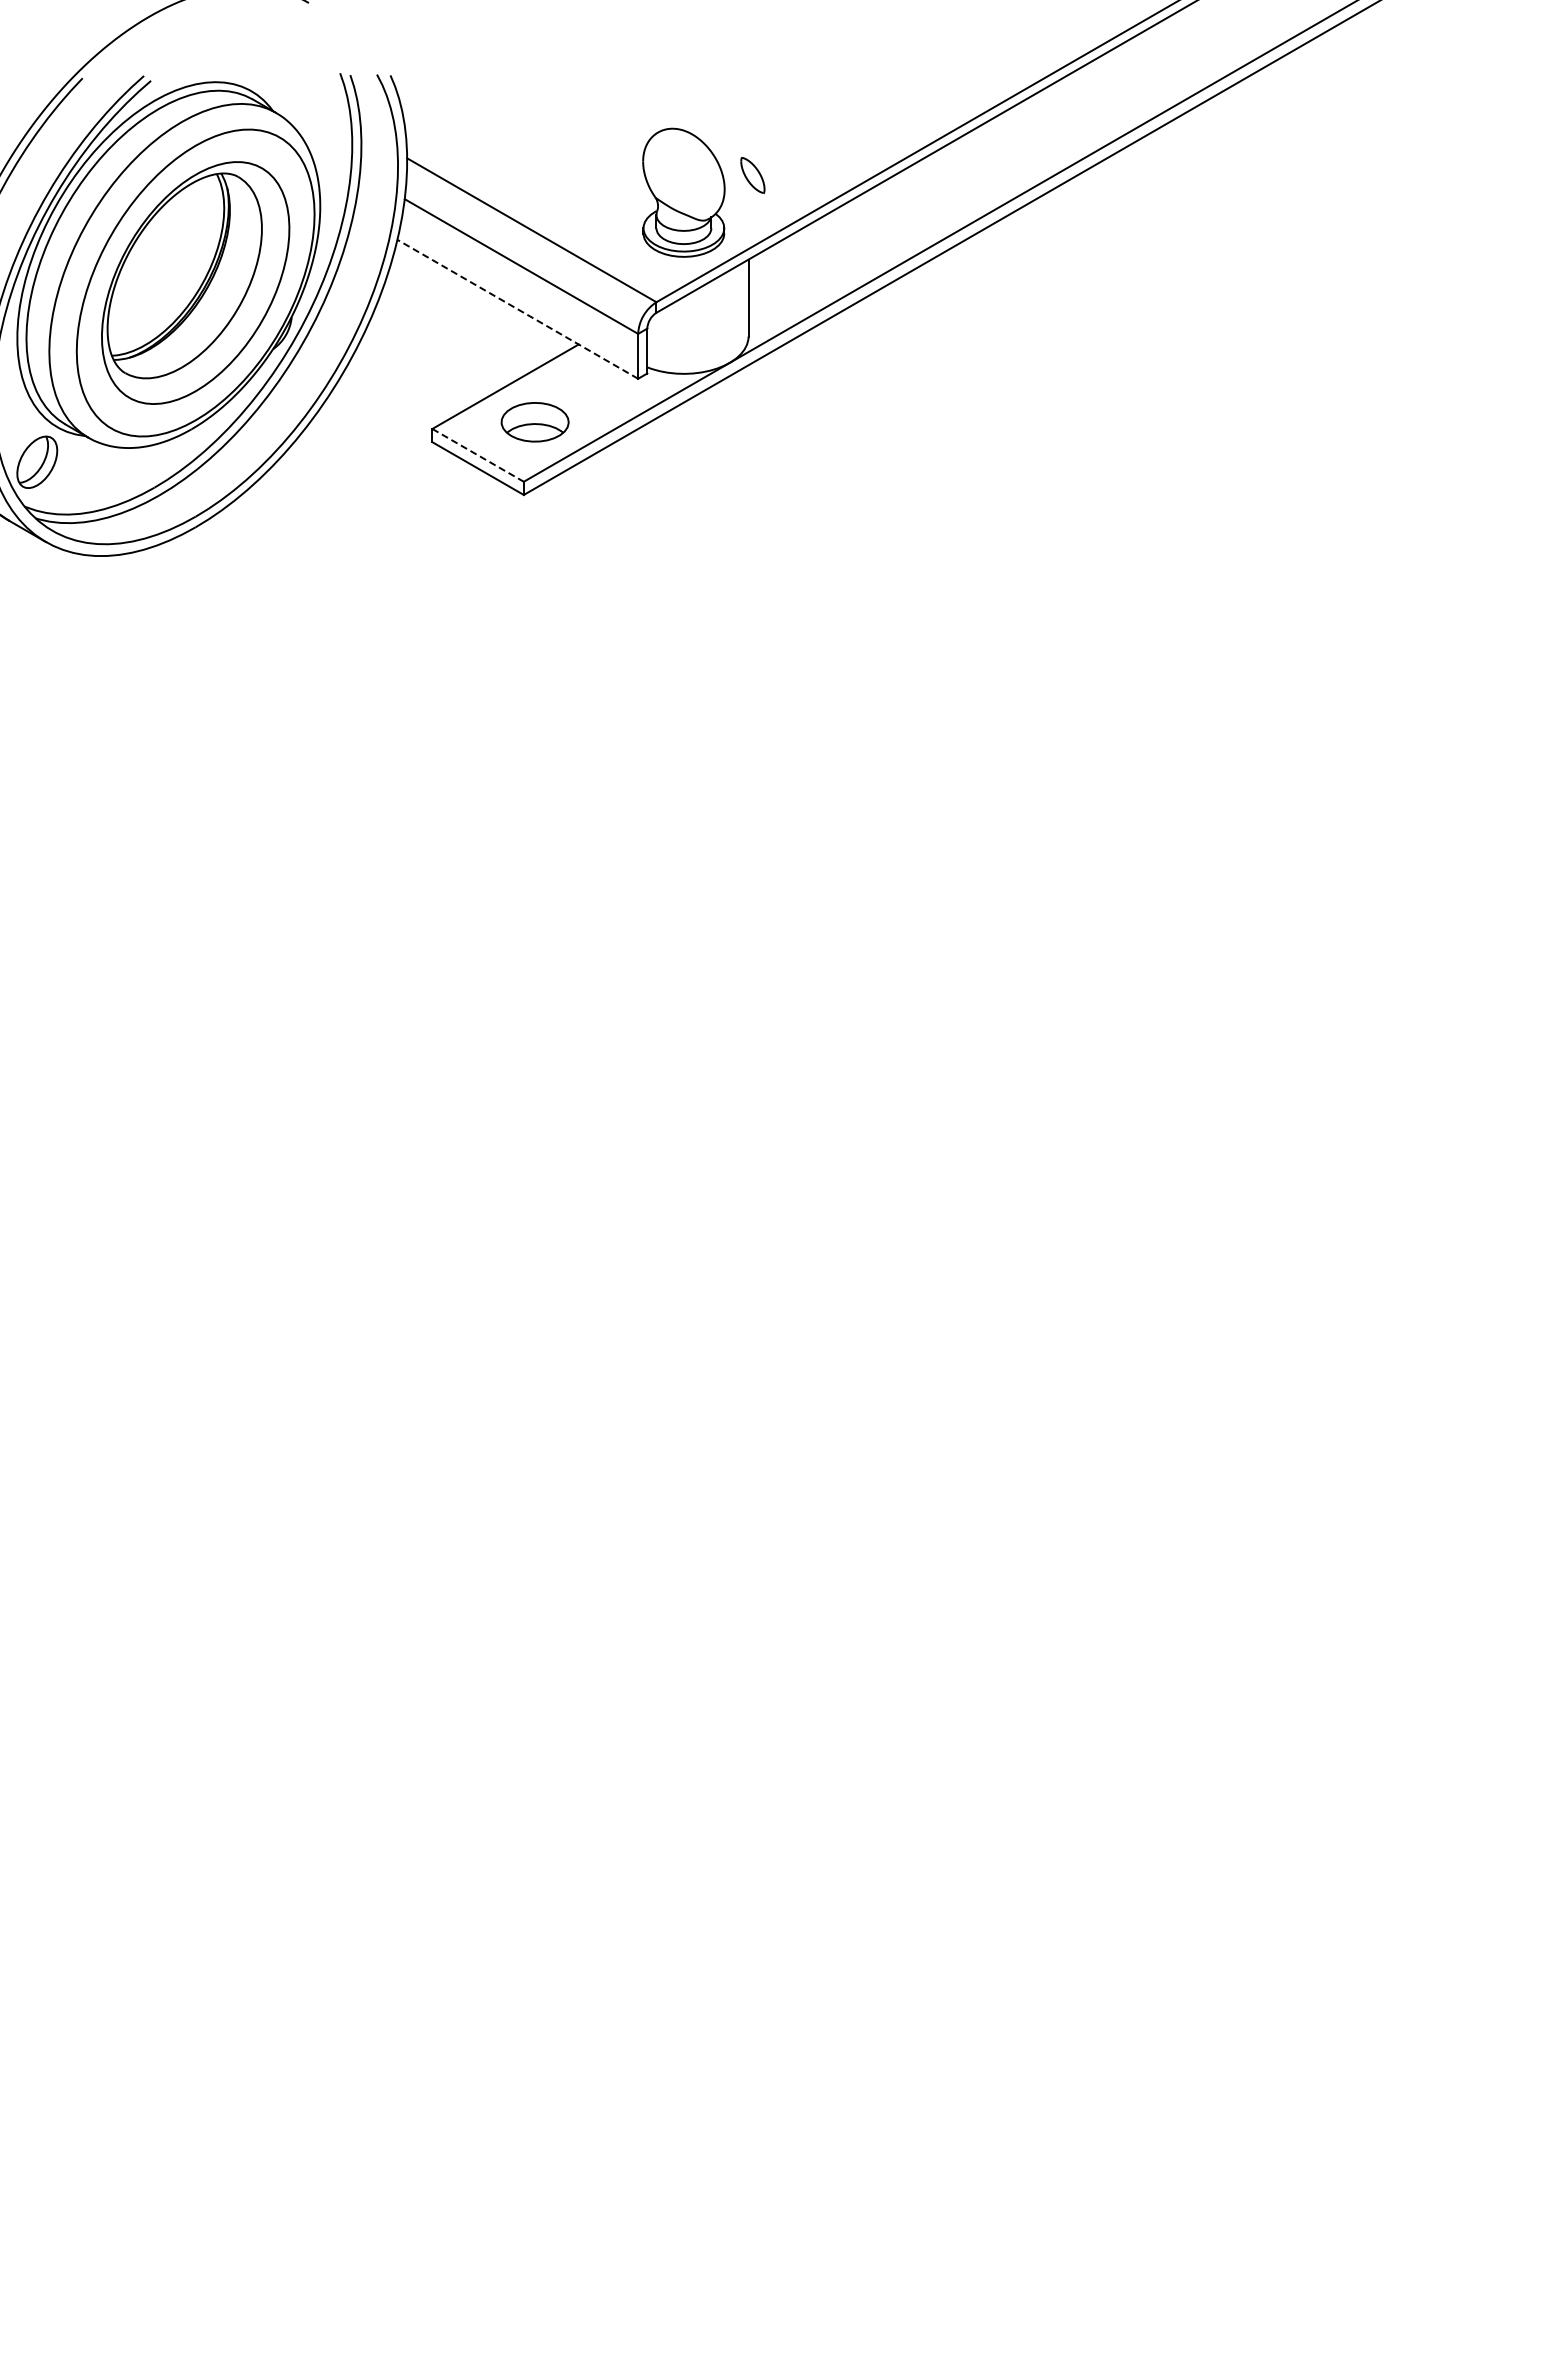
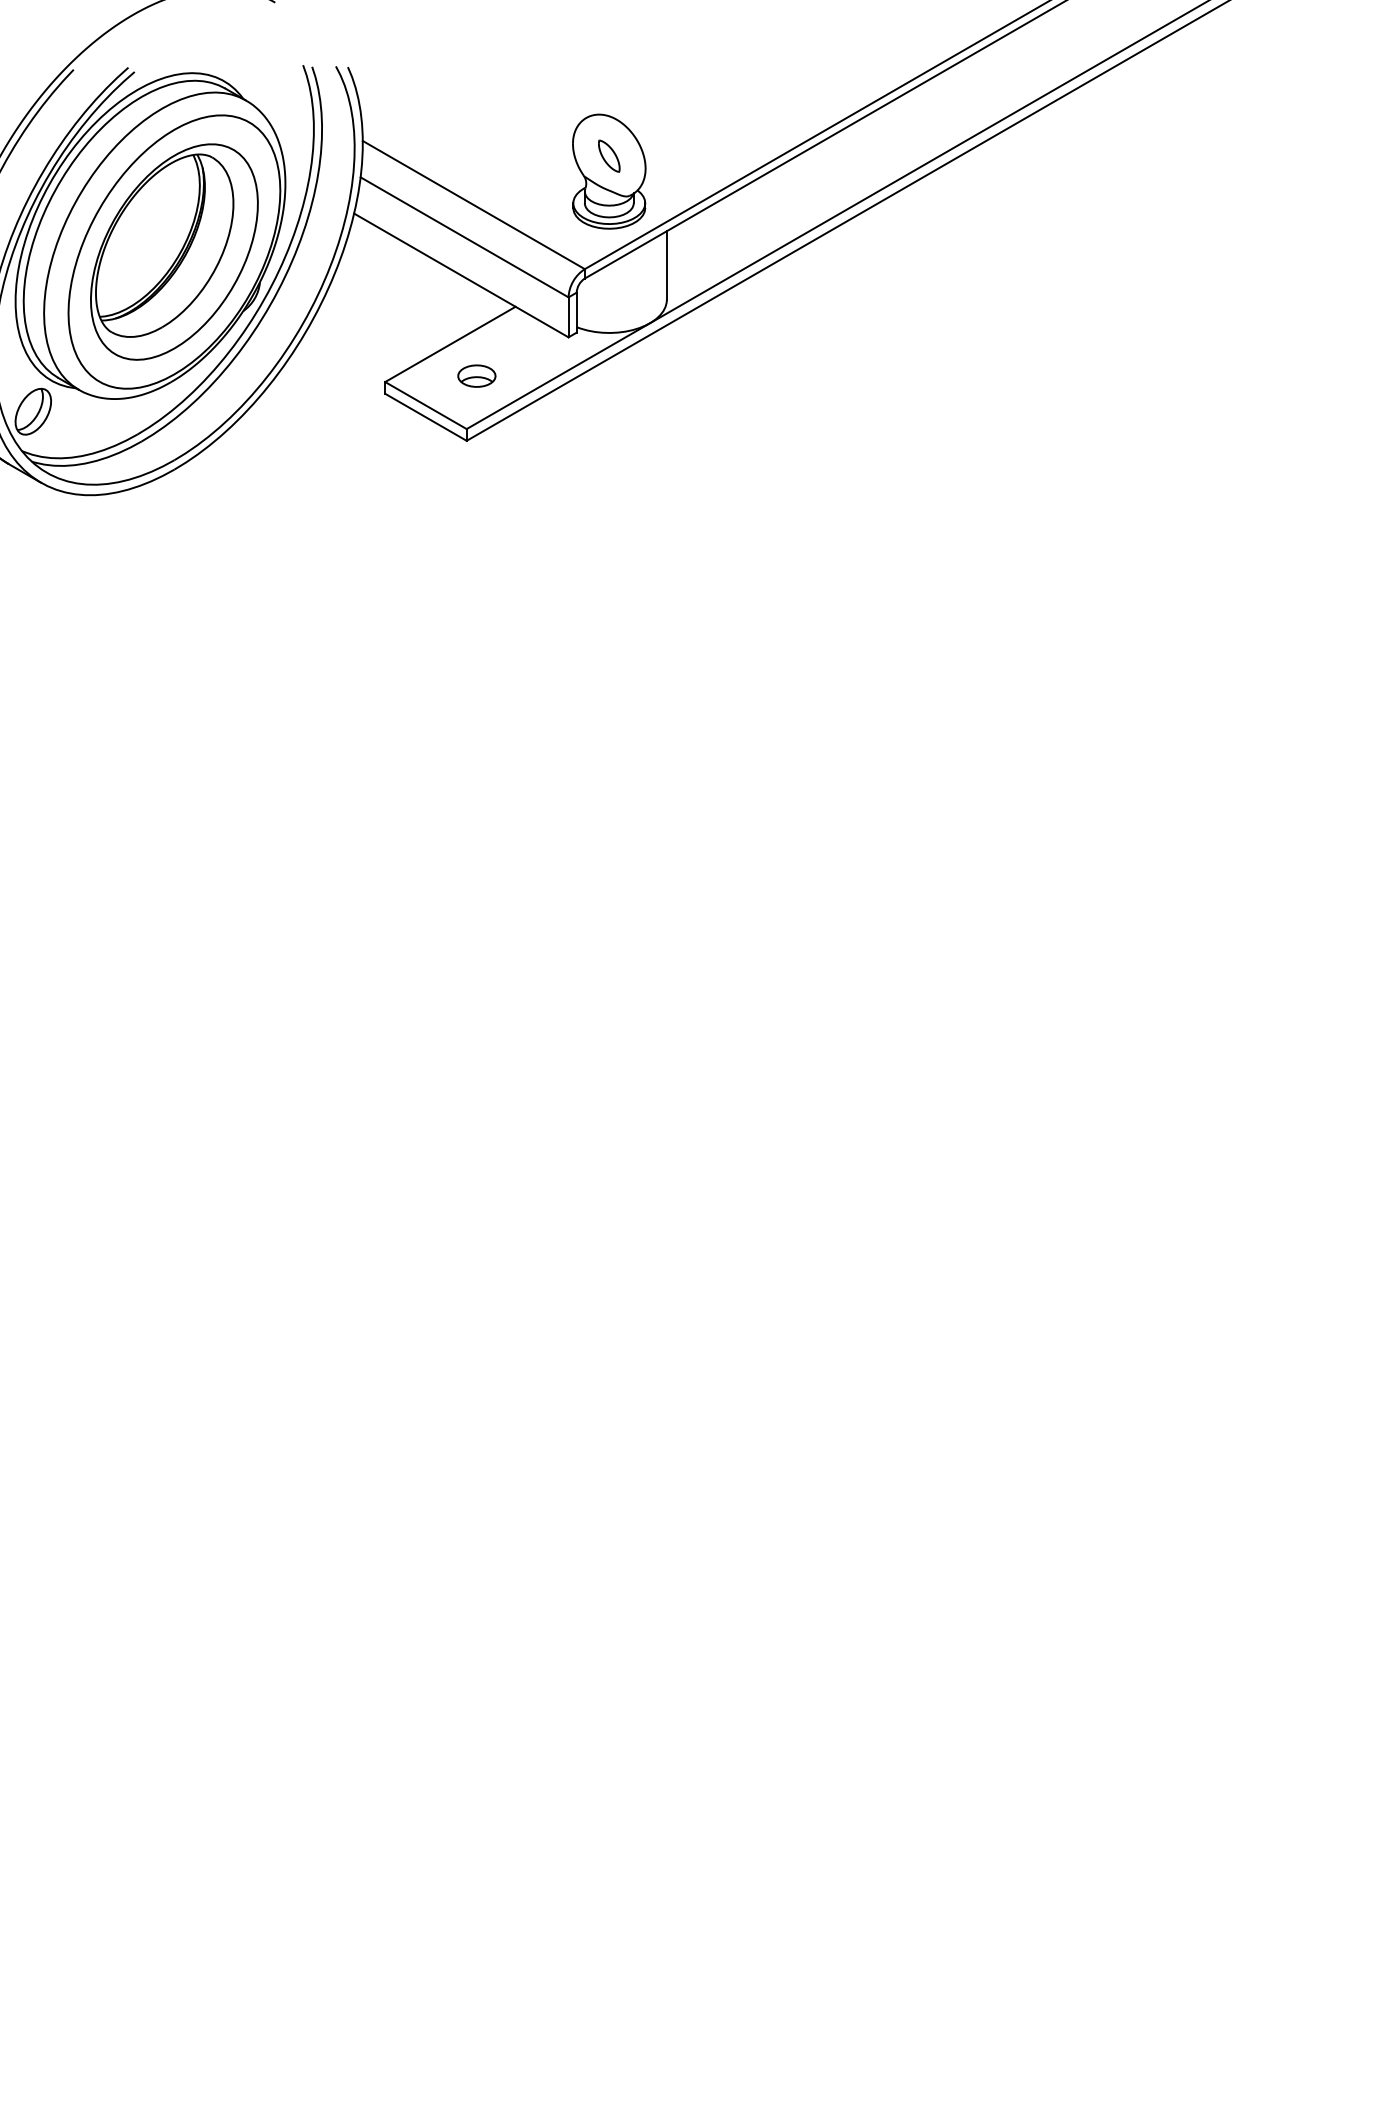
part: (752, 175) -> (608, 156), moved
line: (517, 309) -> (461, 275), dashed -> solid
part: (535, 422) -> (477, 376), size x0.62
line: (478, 455) -> (426, 405), dashed -> solid

